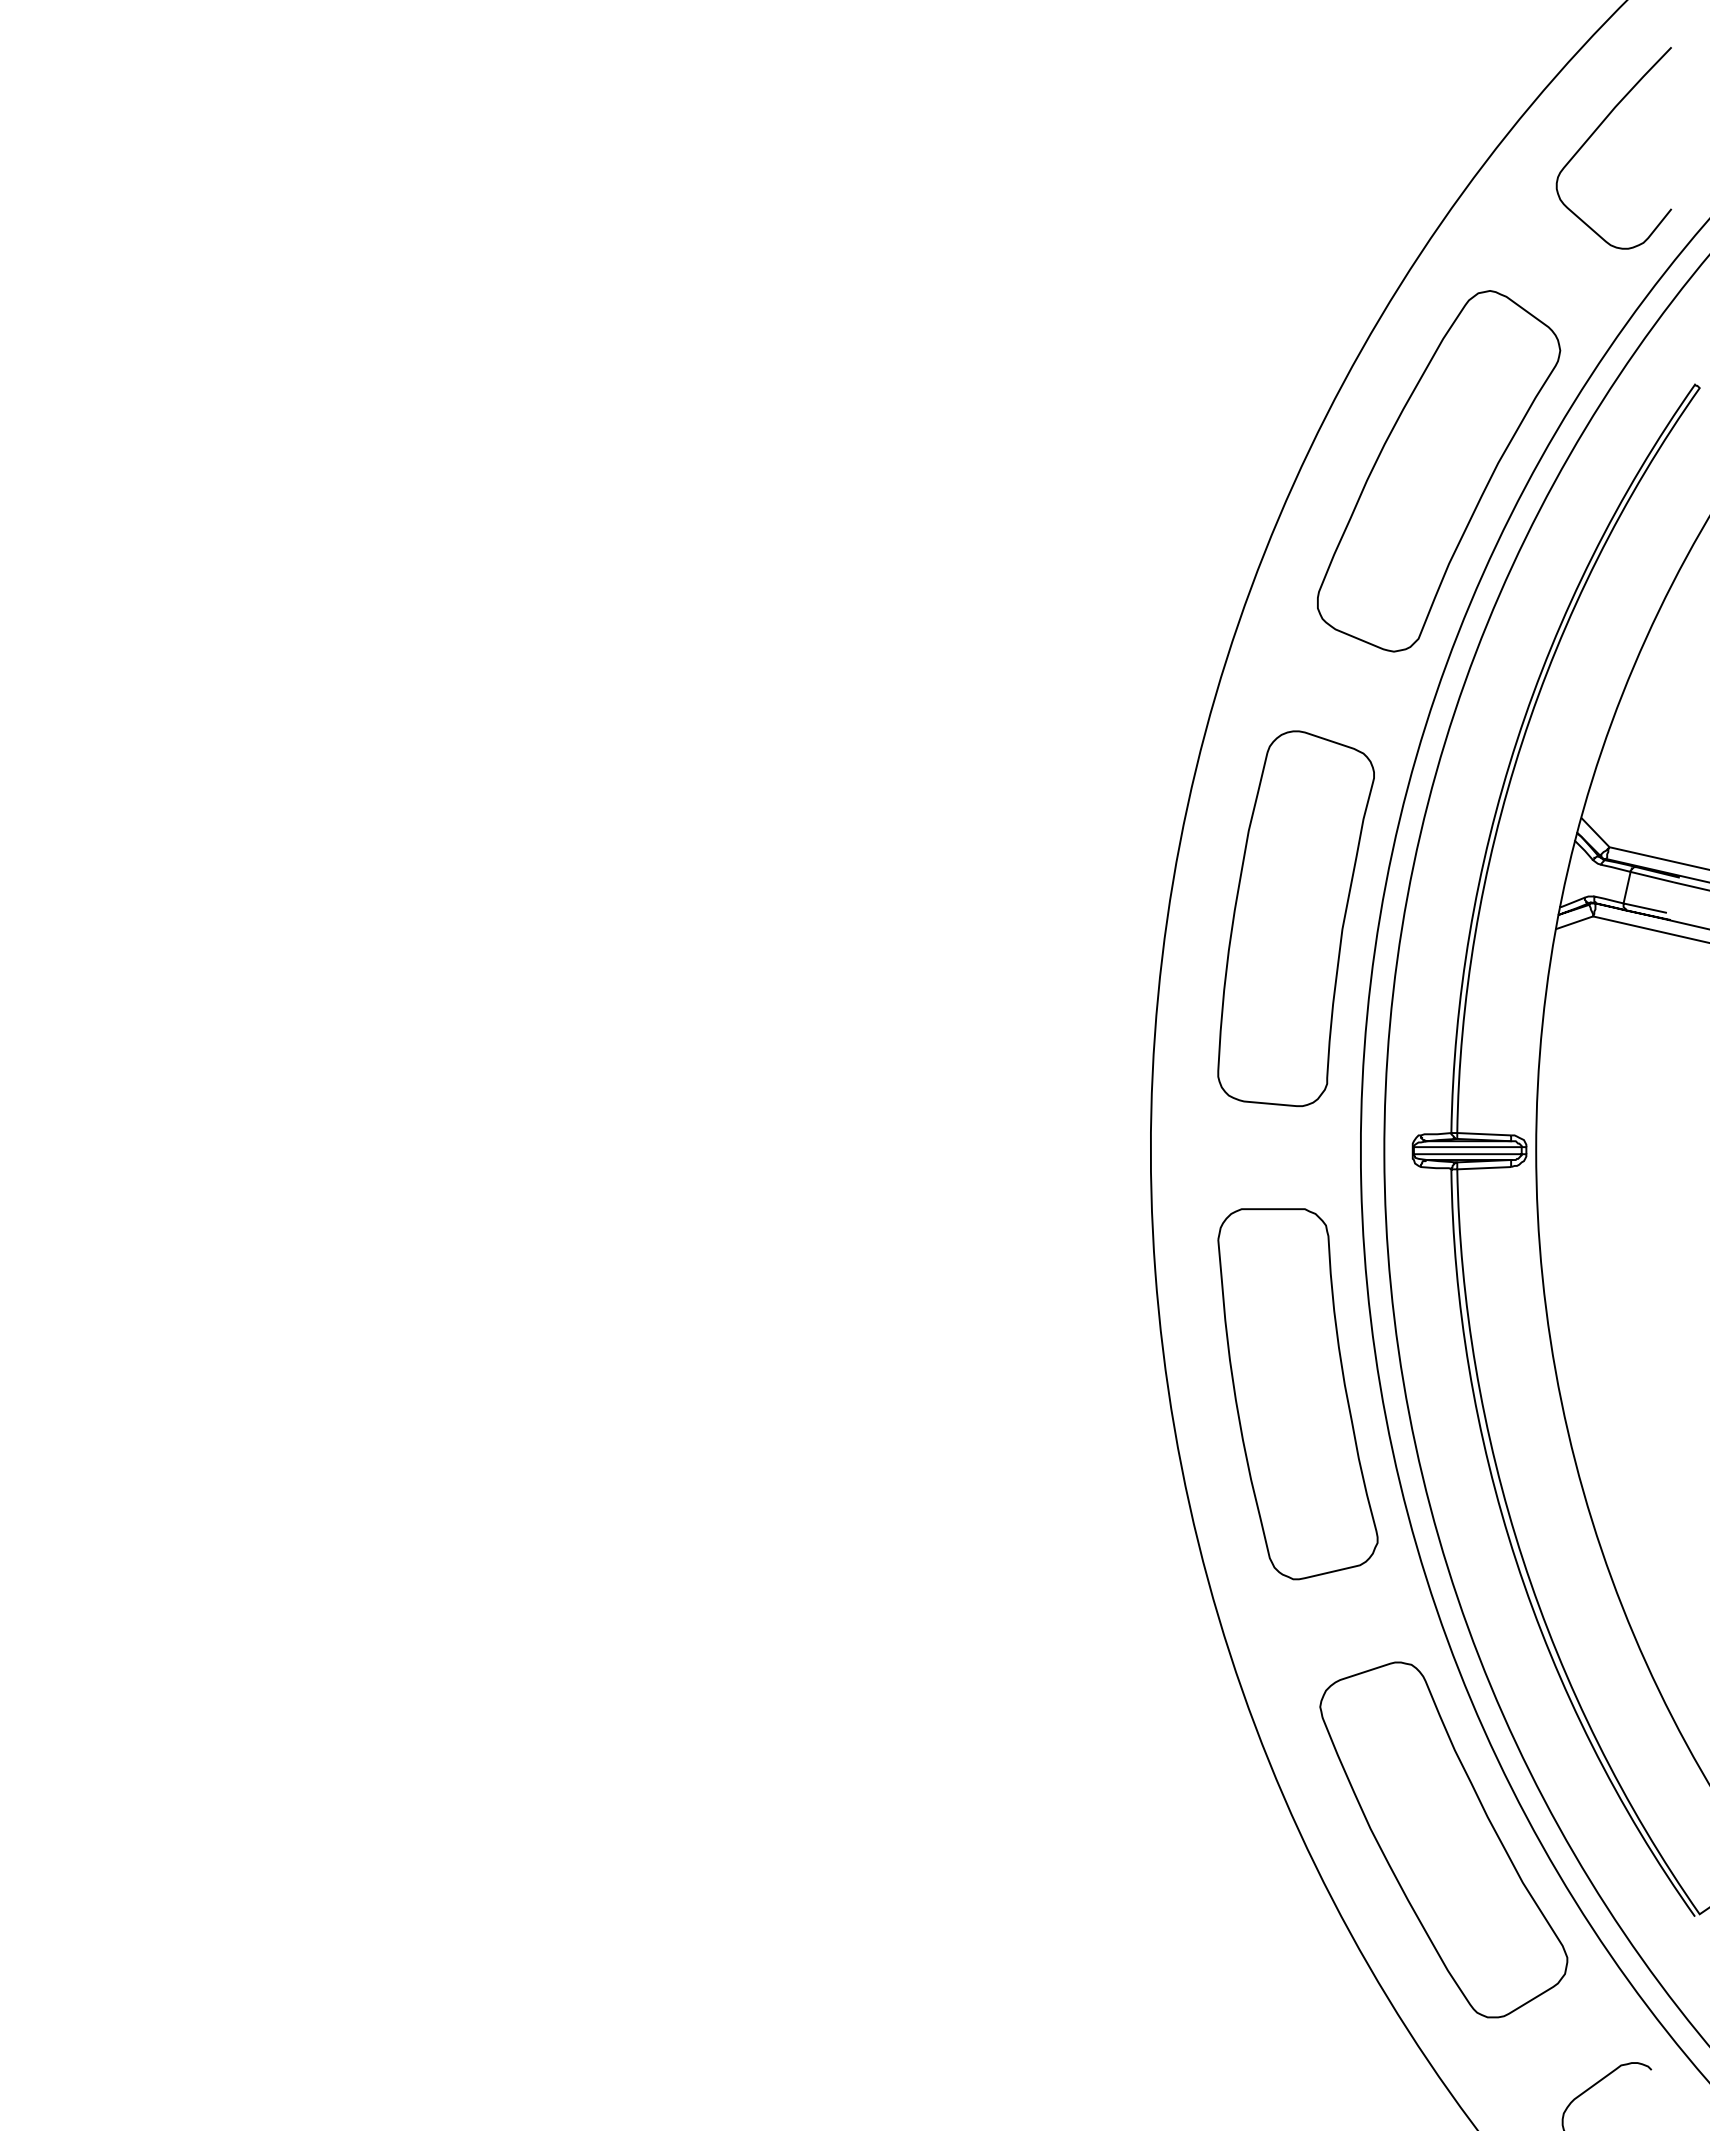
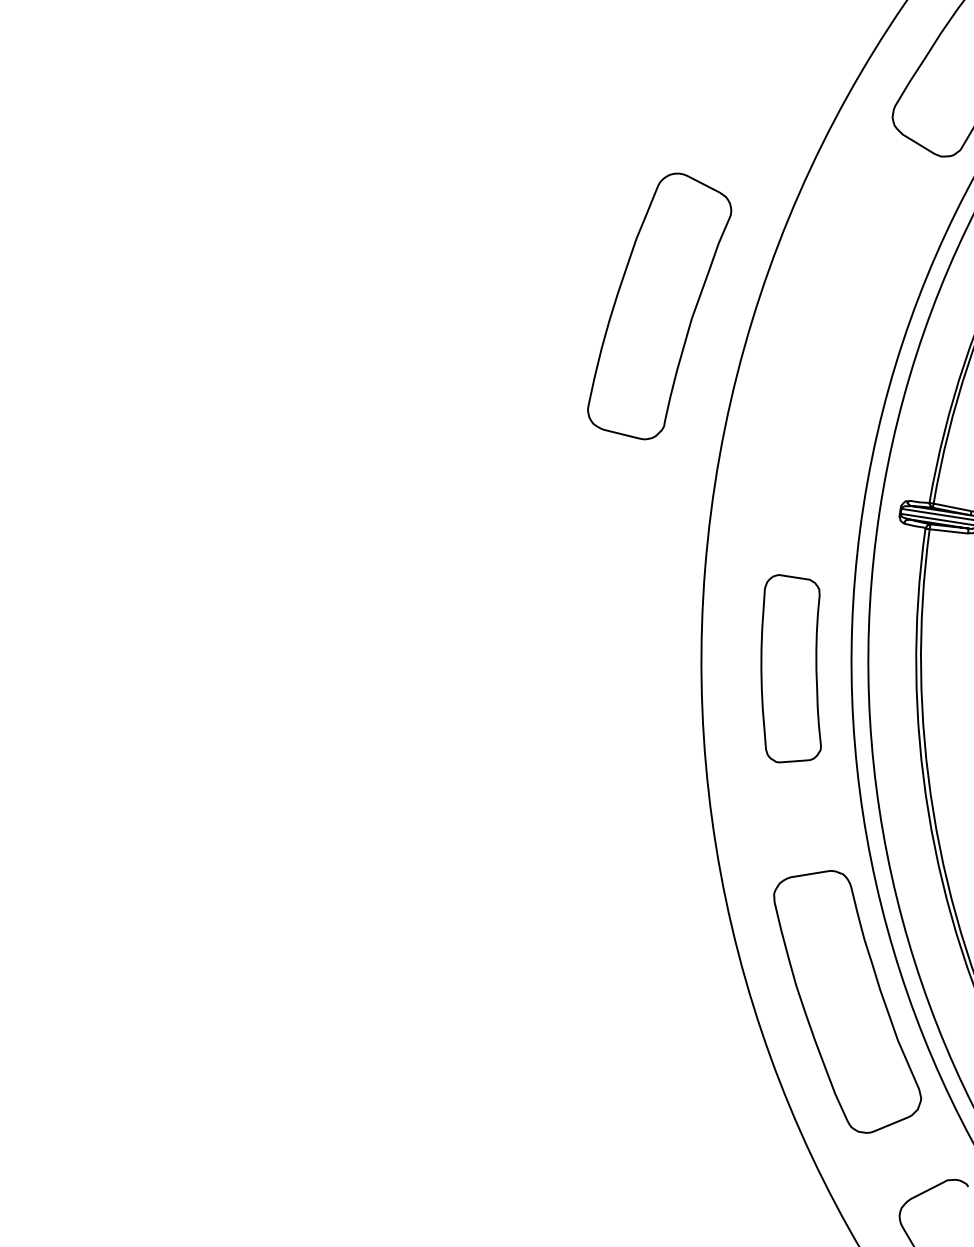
part: (1295, 918) -> (659, 306), moved
part: (1297, 1394) -> (792, 670), size x0.7

